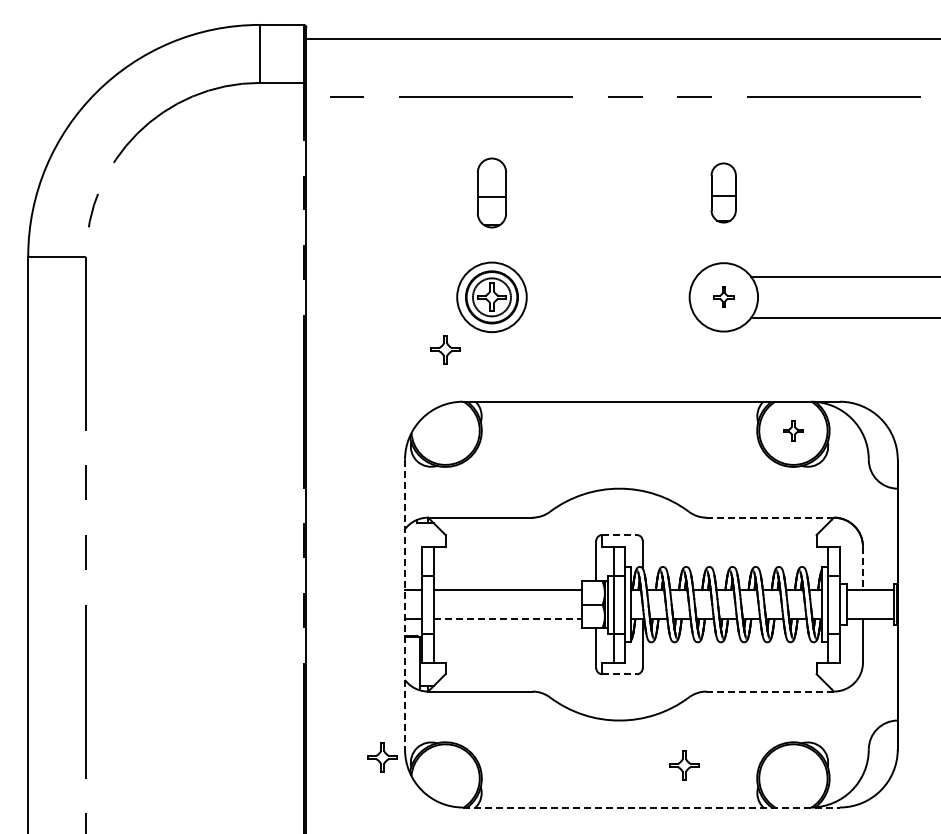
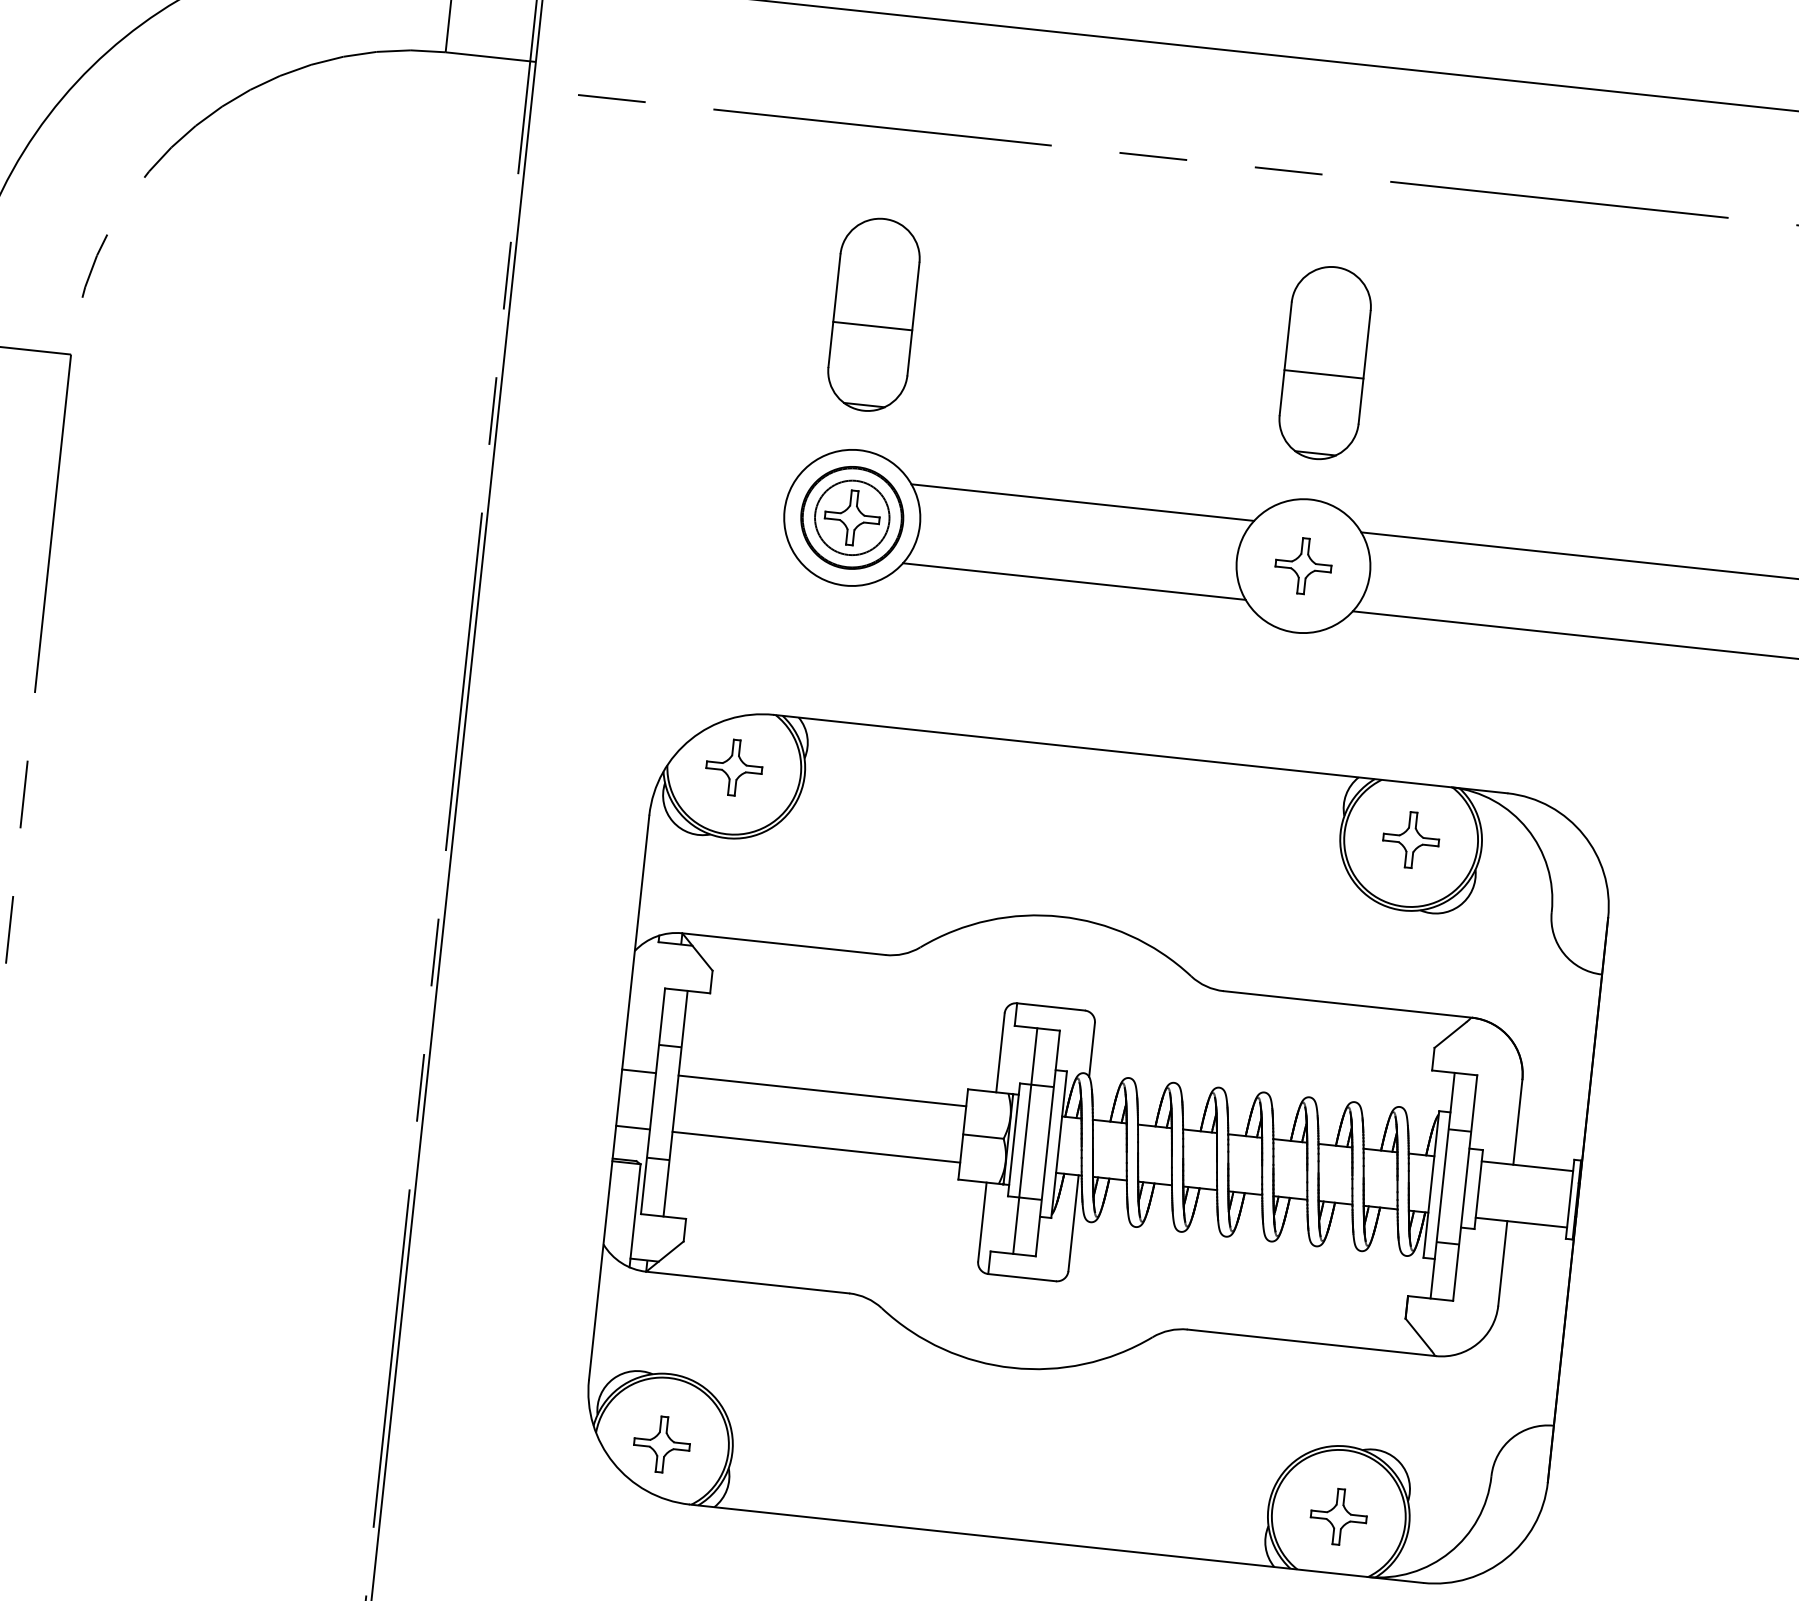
part: (491, 192) -> (873, 313), size x1.43
part: (723, 192) -> (1324, 361), size x1.67
line: (608, 277) -> (1083, 503), added
part: (723, 297) -> (1302, 566), size x1.43
line: (608, 317) -> (1074, 581), added
part: (445, 349) -> (734, 767), moved
part: (793, 430) -> (1411, 839), size x1.43
line: (770, 517) -> (1348, 1004), dashed -> solid
line: (620, 535) -> (1052, 1007), dashed -> solid
line: (862, 568) -> (1516, 1122), dashed -> solid
line: (405, 604) -> (620, 1097), dashed -> solid
line: (507, 619) -> (815, 1147), dashed -> solid
line: (620, 674) -> (1023, 1278), dashed -> solid
line: (770, 691) -> (1312, 1342), dashed -> solid
part: (382, 757) -> (661, 1444), moved
part: (684, 765) -> (1338, 1516), moved
line: (651, 807) -> (1056, 1543), dashed -> solid

